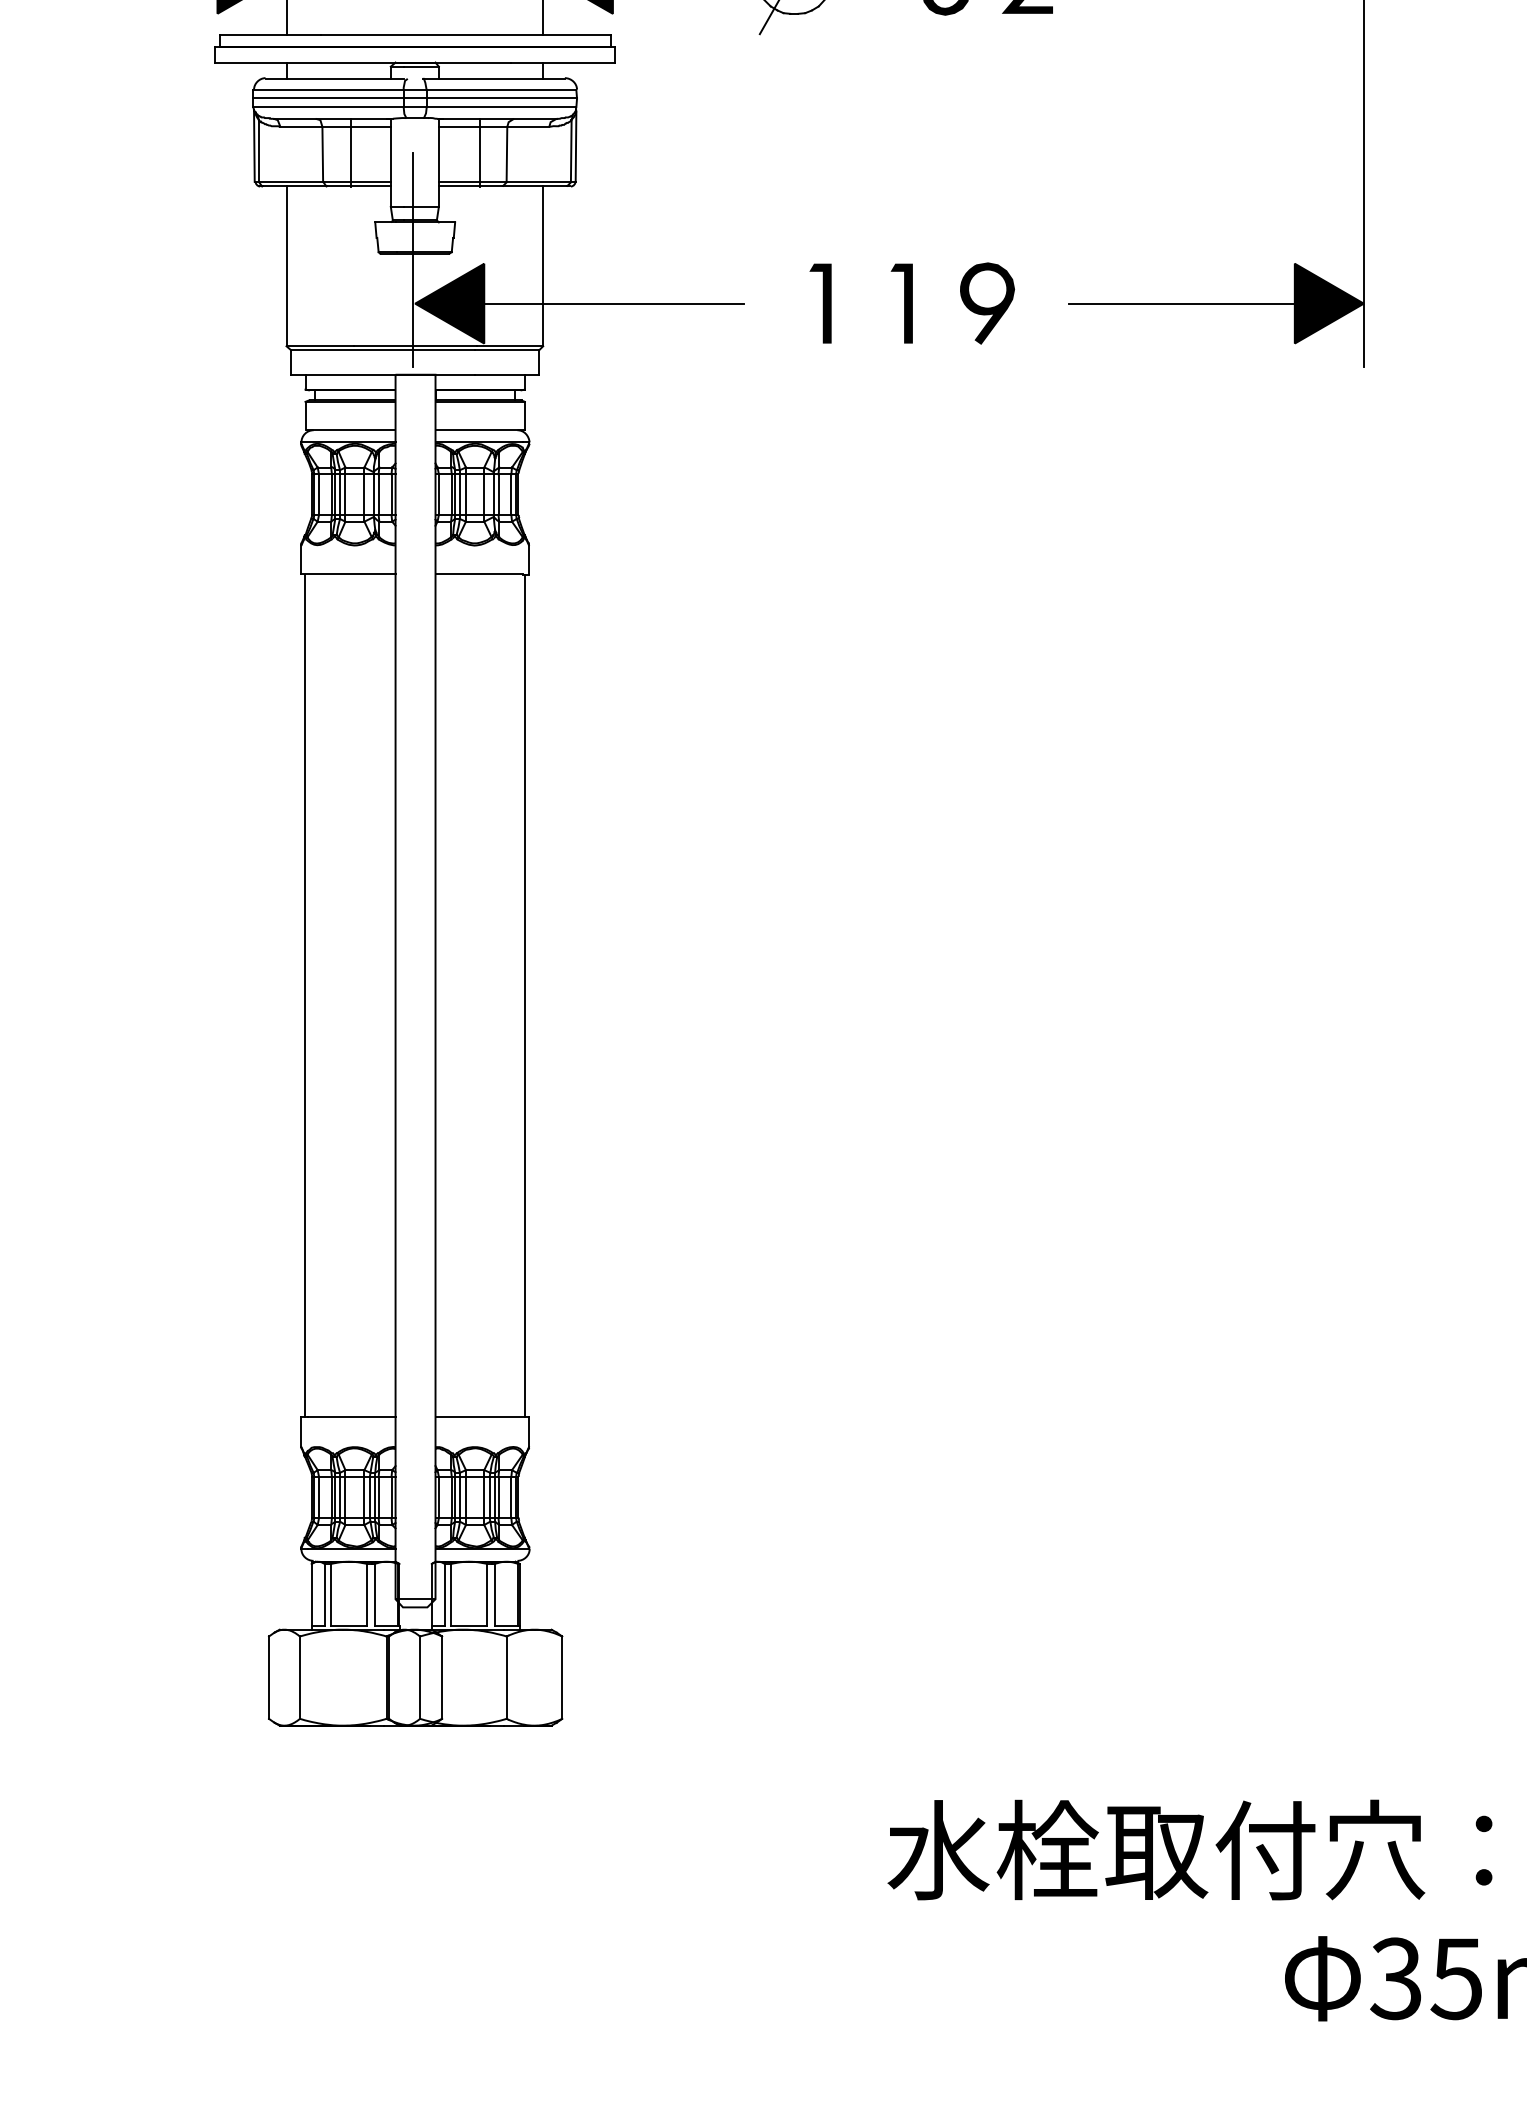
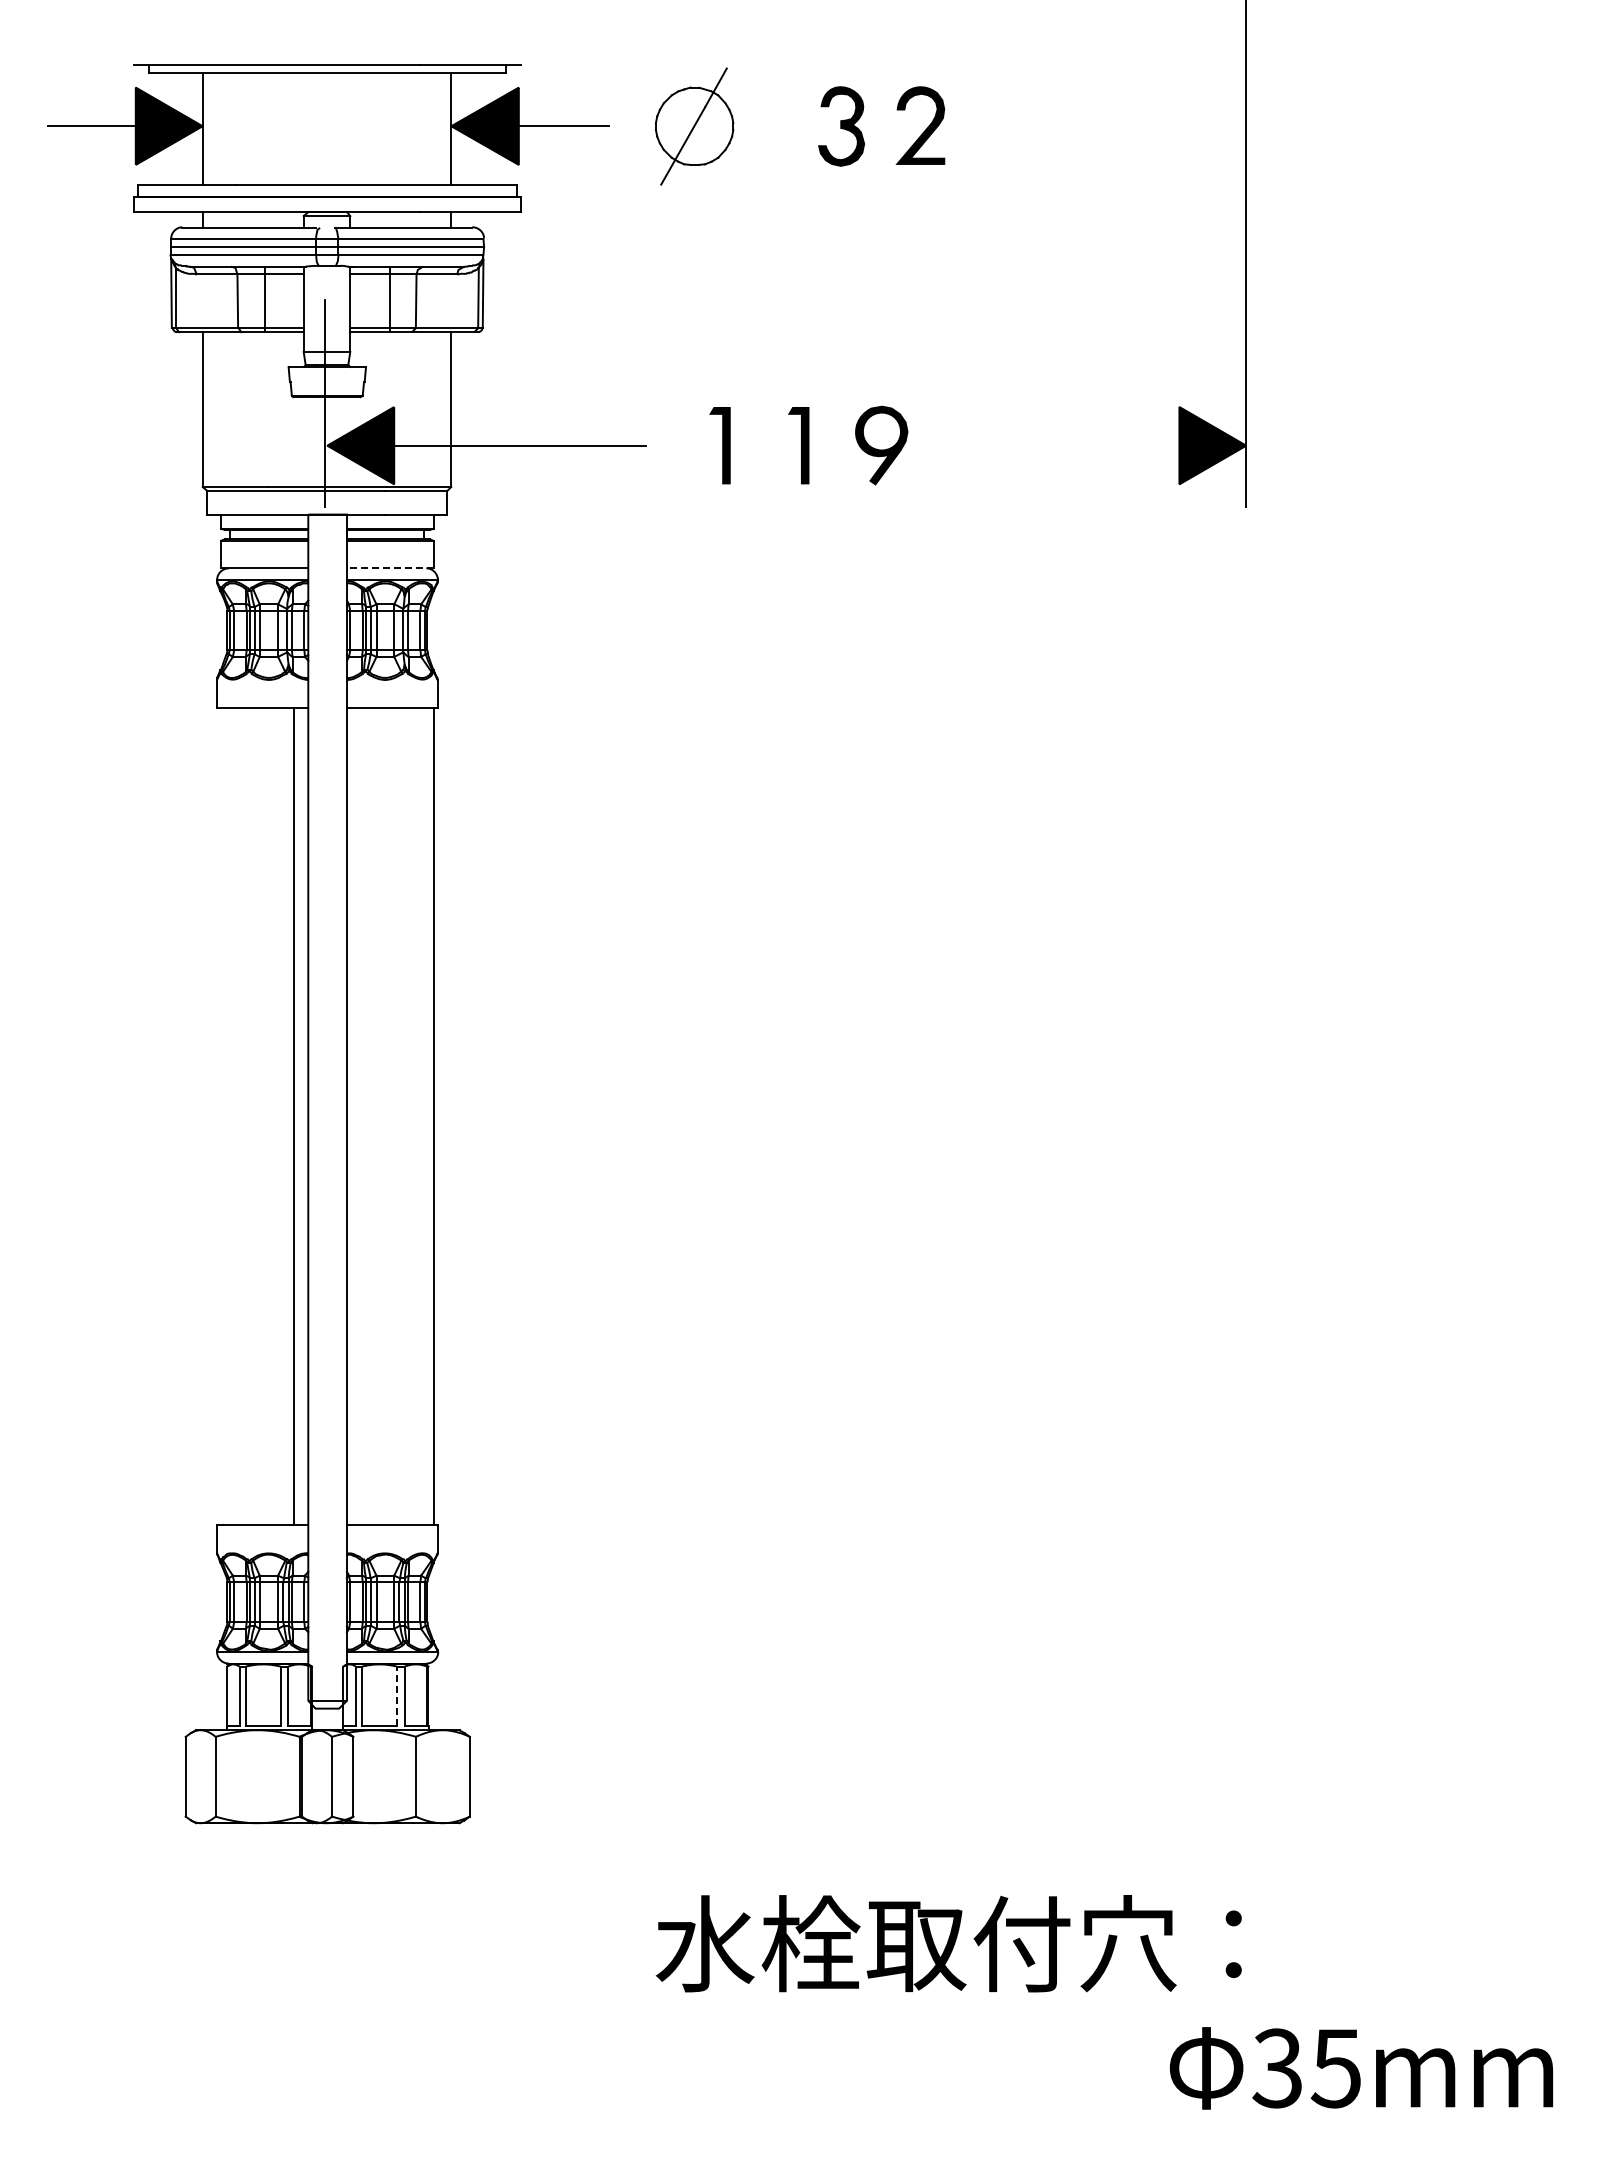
line: (1181, 303) -> (1069, 445), removed
line: (479, 430) -> (389, 568), solid -> dashed
line: (304, 996) -> (294, 1116), moved
line: (487, 1594) -> (397, 1696), solid -> dashed
text: (1189, 1849) -> (948, 1943), moved

